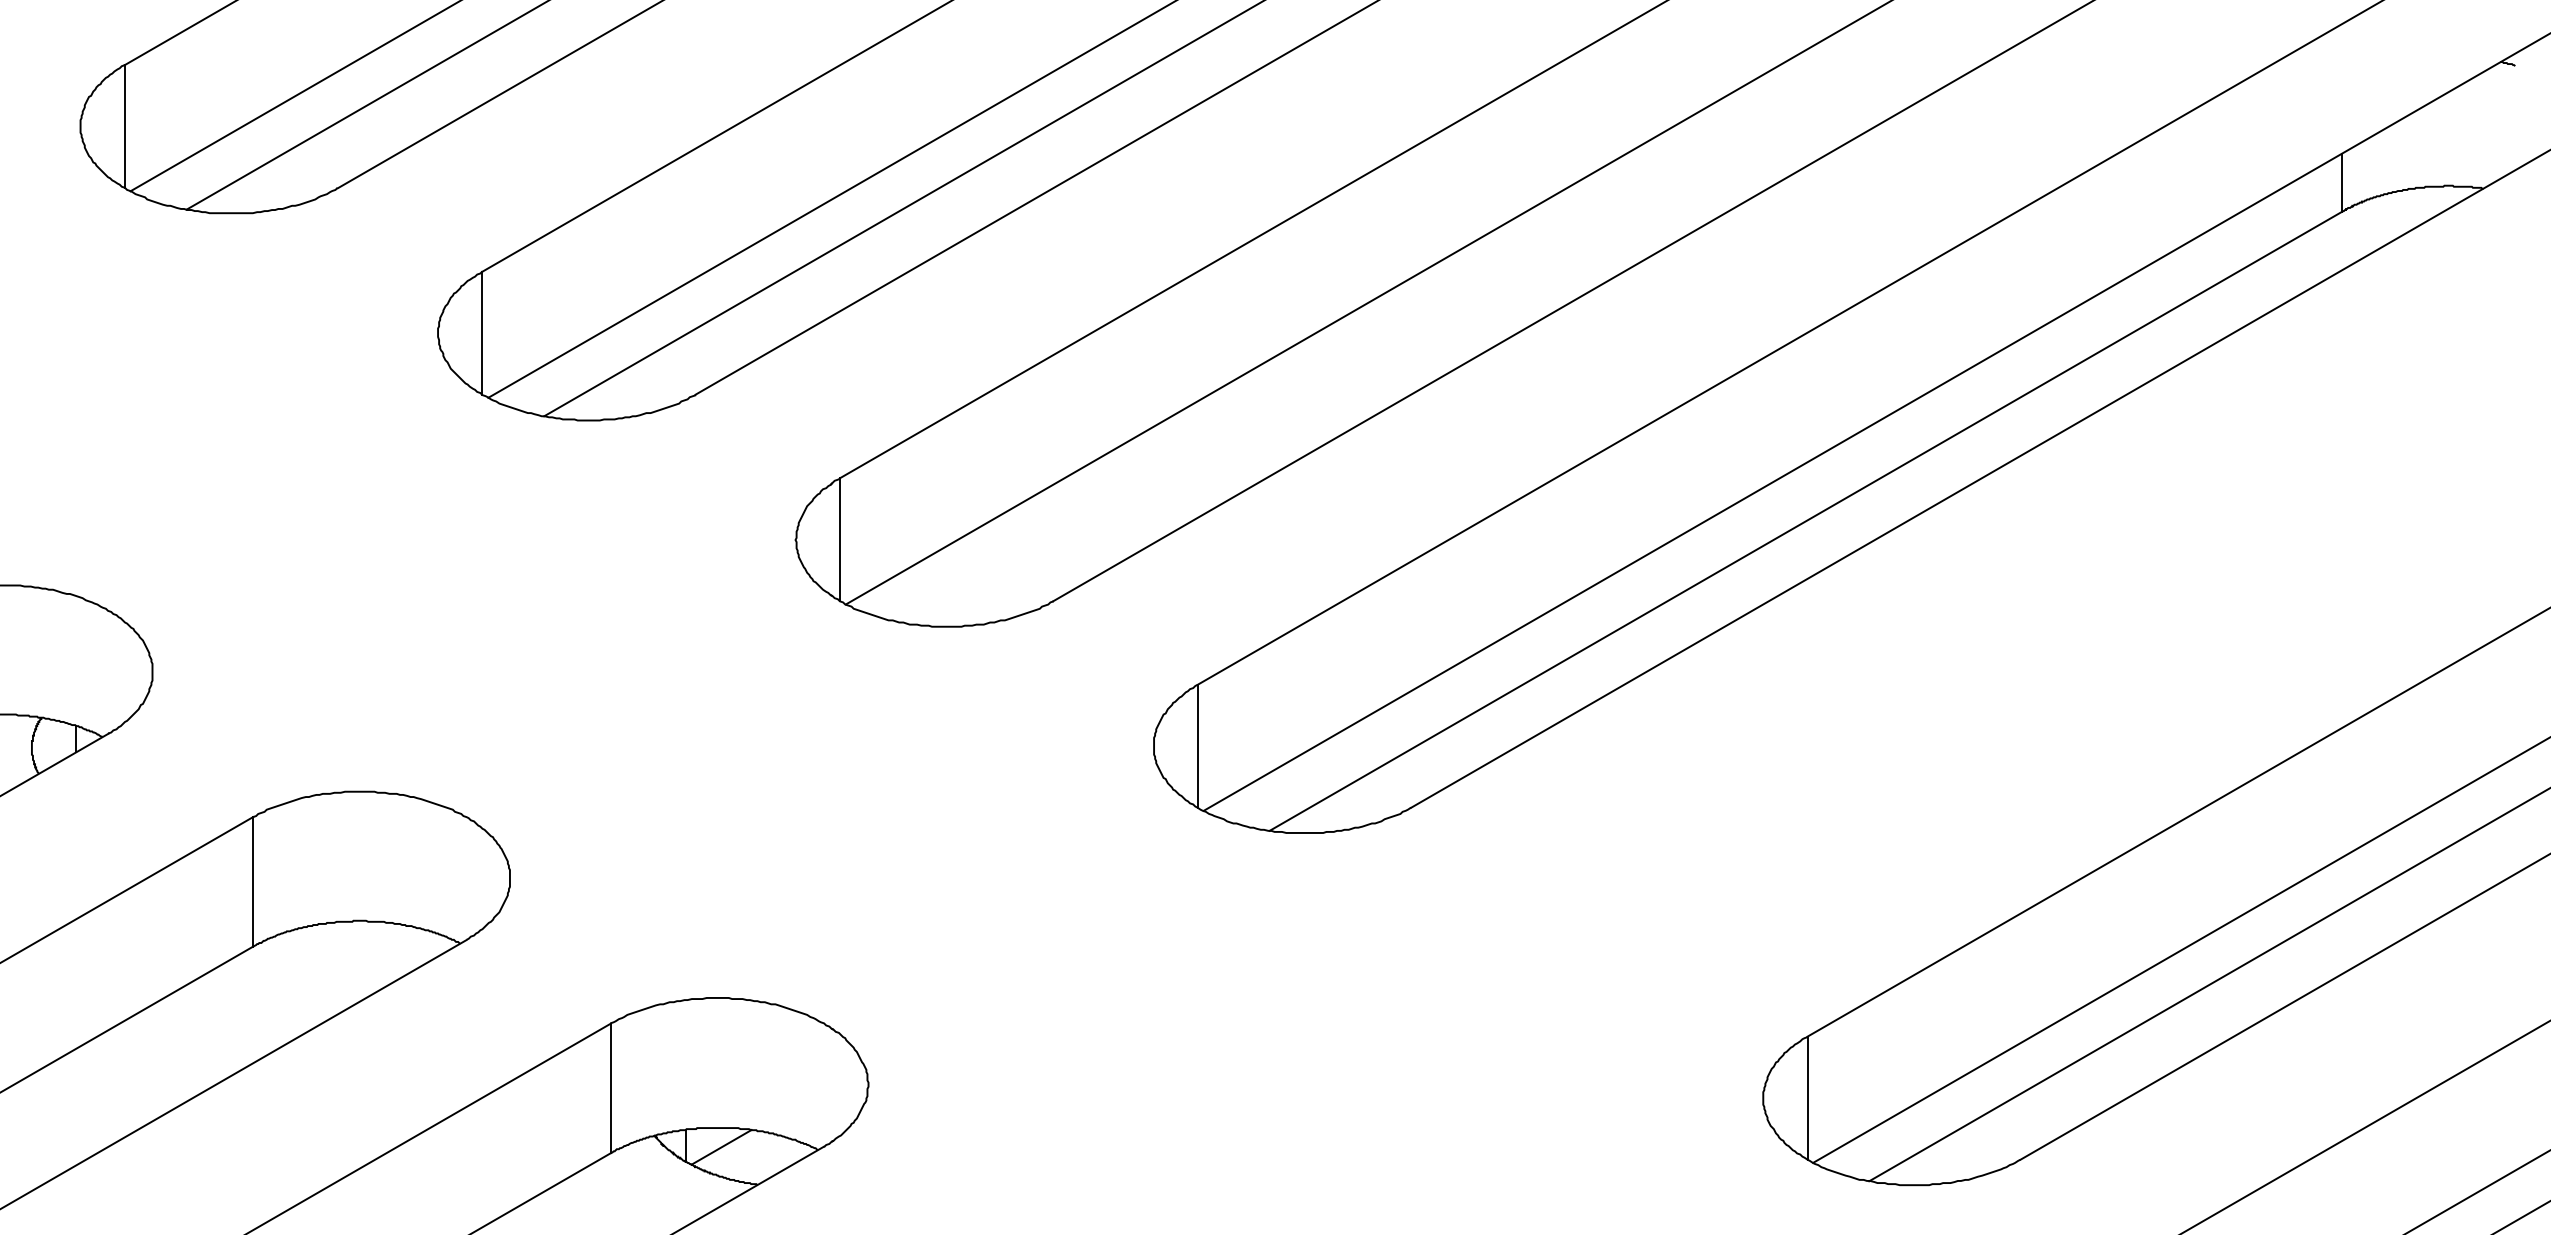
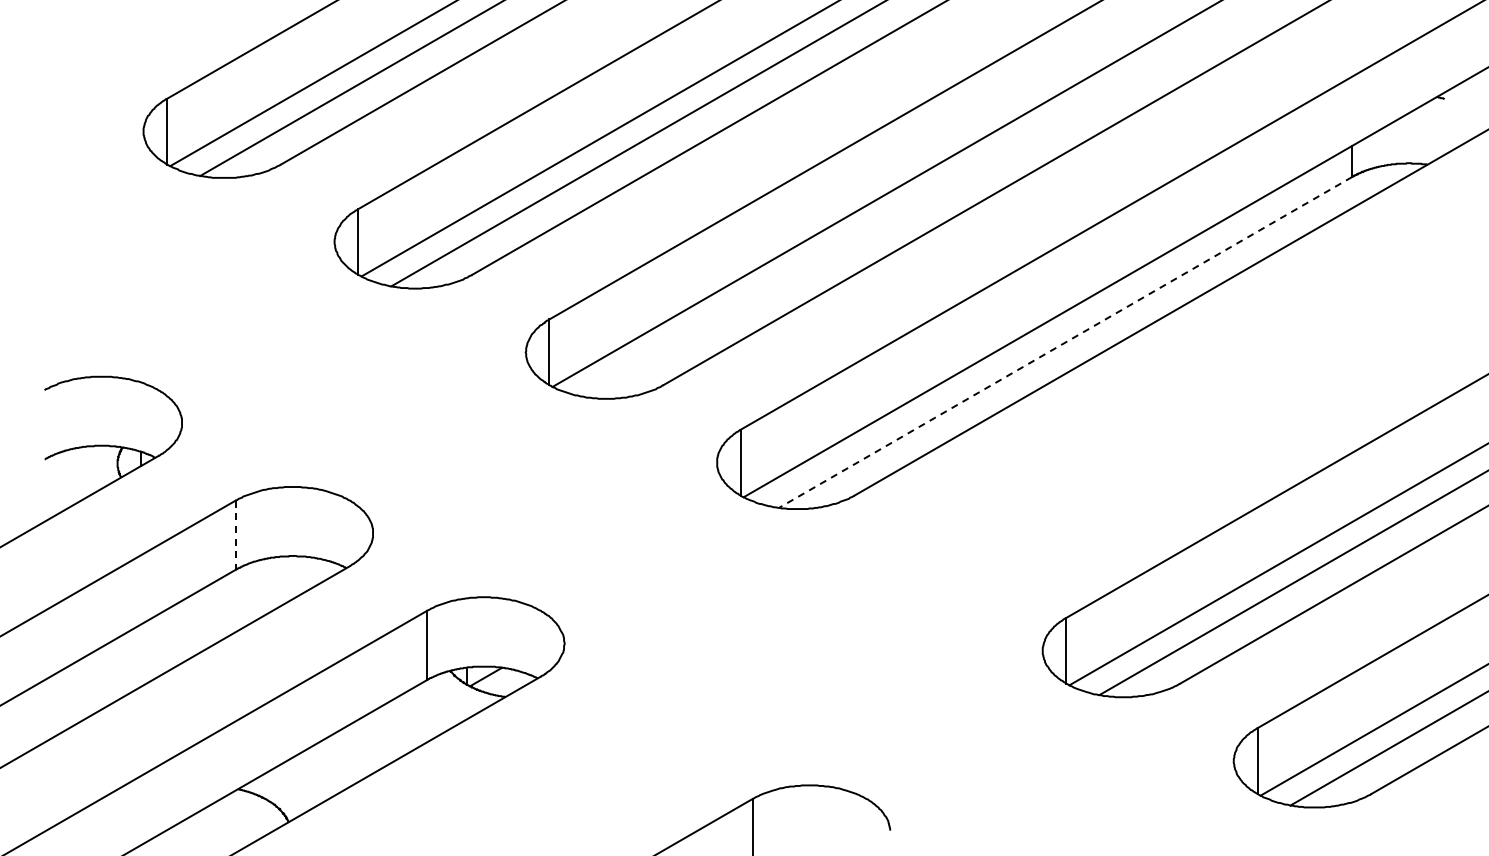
line: (1805, 521) -> (1065, 342), solid -> dashed
line: (252, 882) -> (235, 535), solid -> dashed

